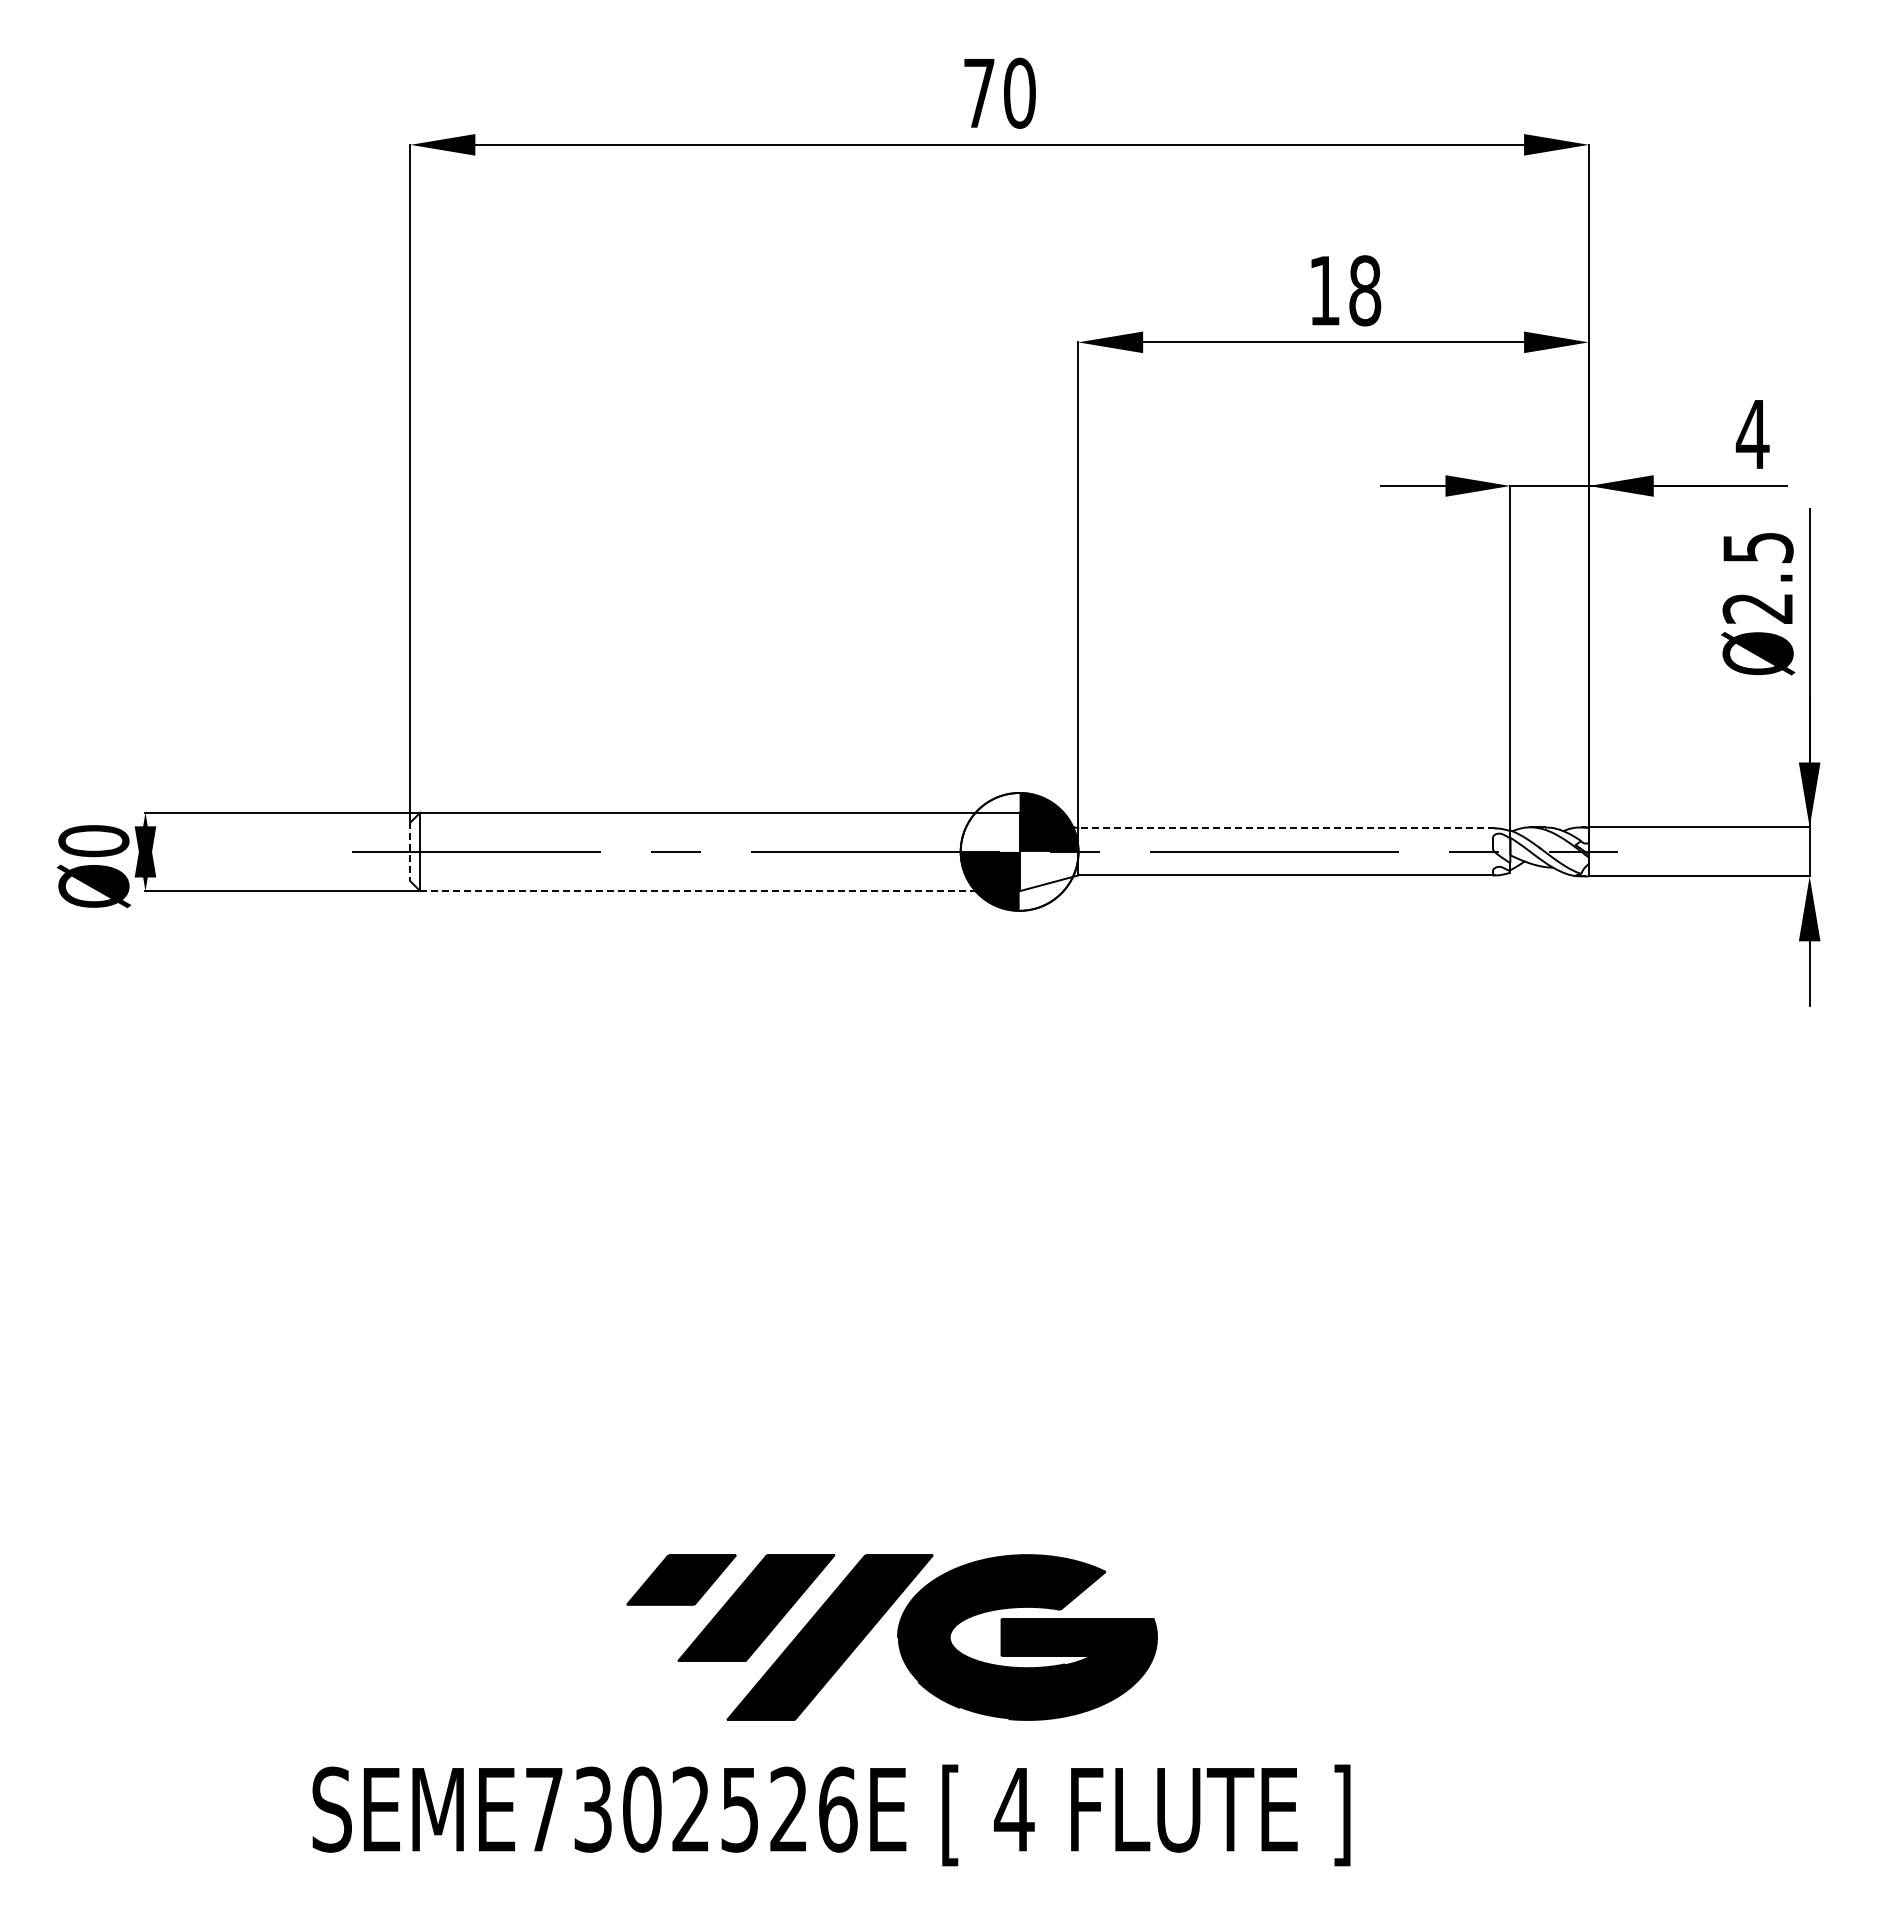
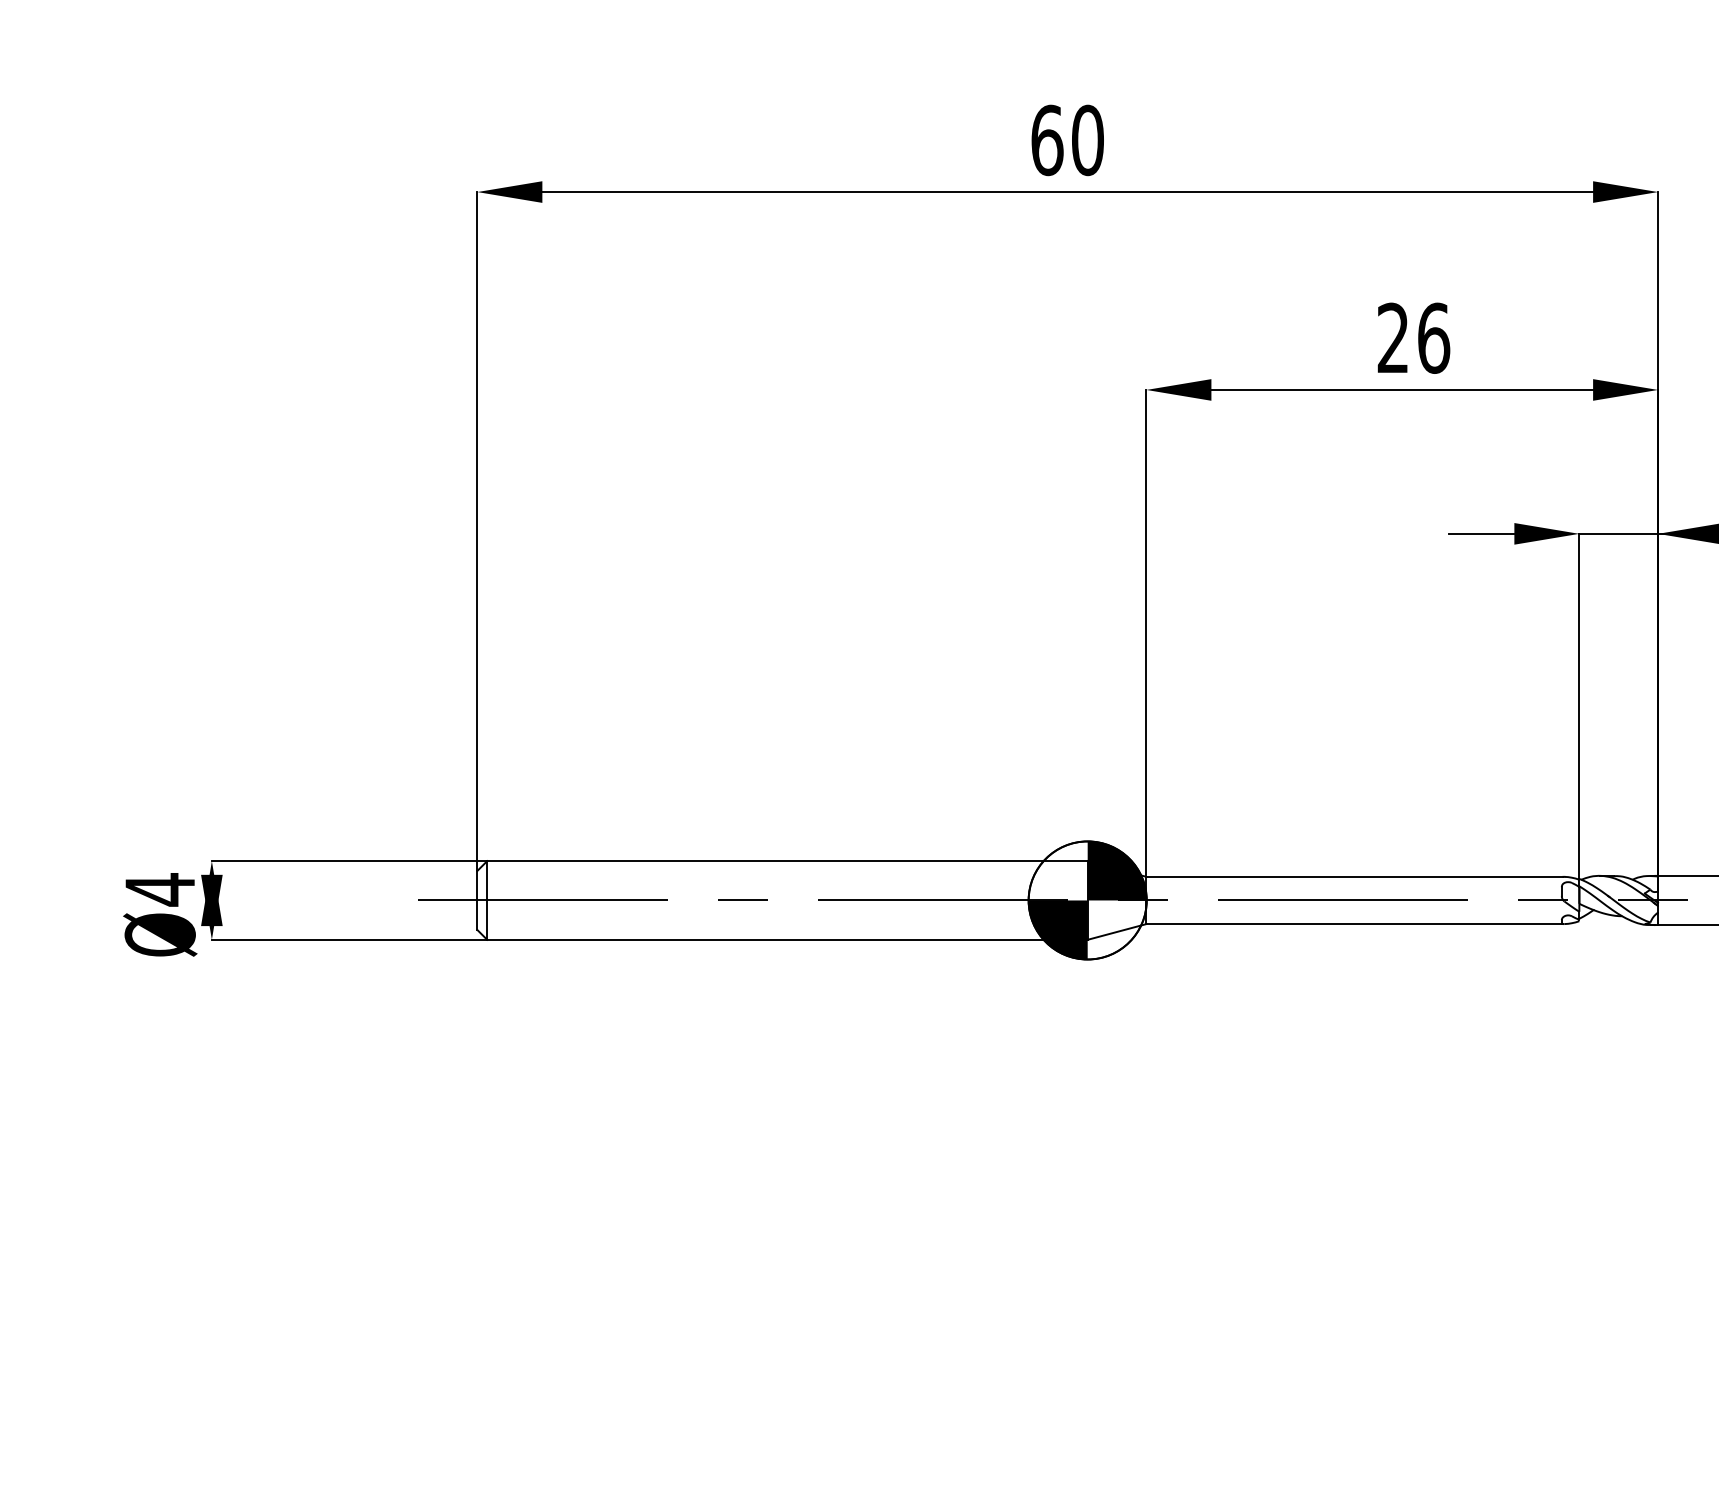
text: (979, 92) -> (1047, 139), 70 -> 60
text: (1345, 290) -> (1414, 337), 18 -> 26
line: (1285, 828) -> (1354, 877), dashed -> solid
text: (93, 841) -> (159, 890), Ø0 -> Ø4
line: (410, 852) -> (477, 901), dashed -> solid
line: (719, 891) -> (786, 940), dashed -> solid

